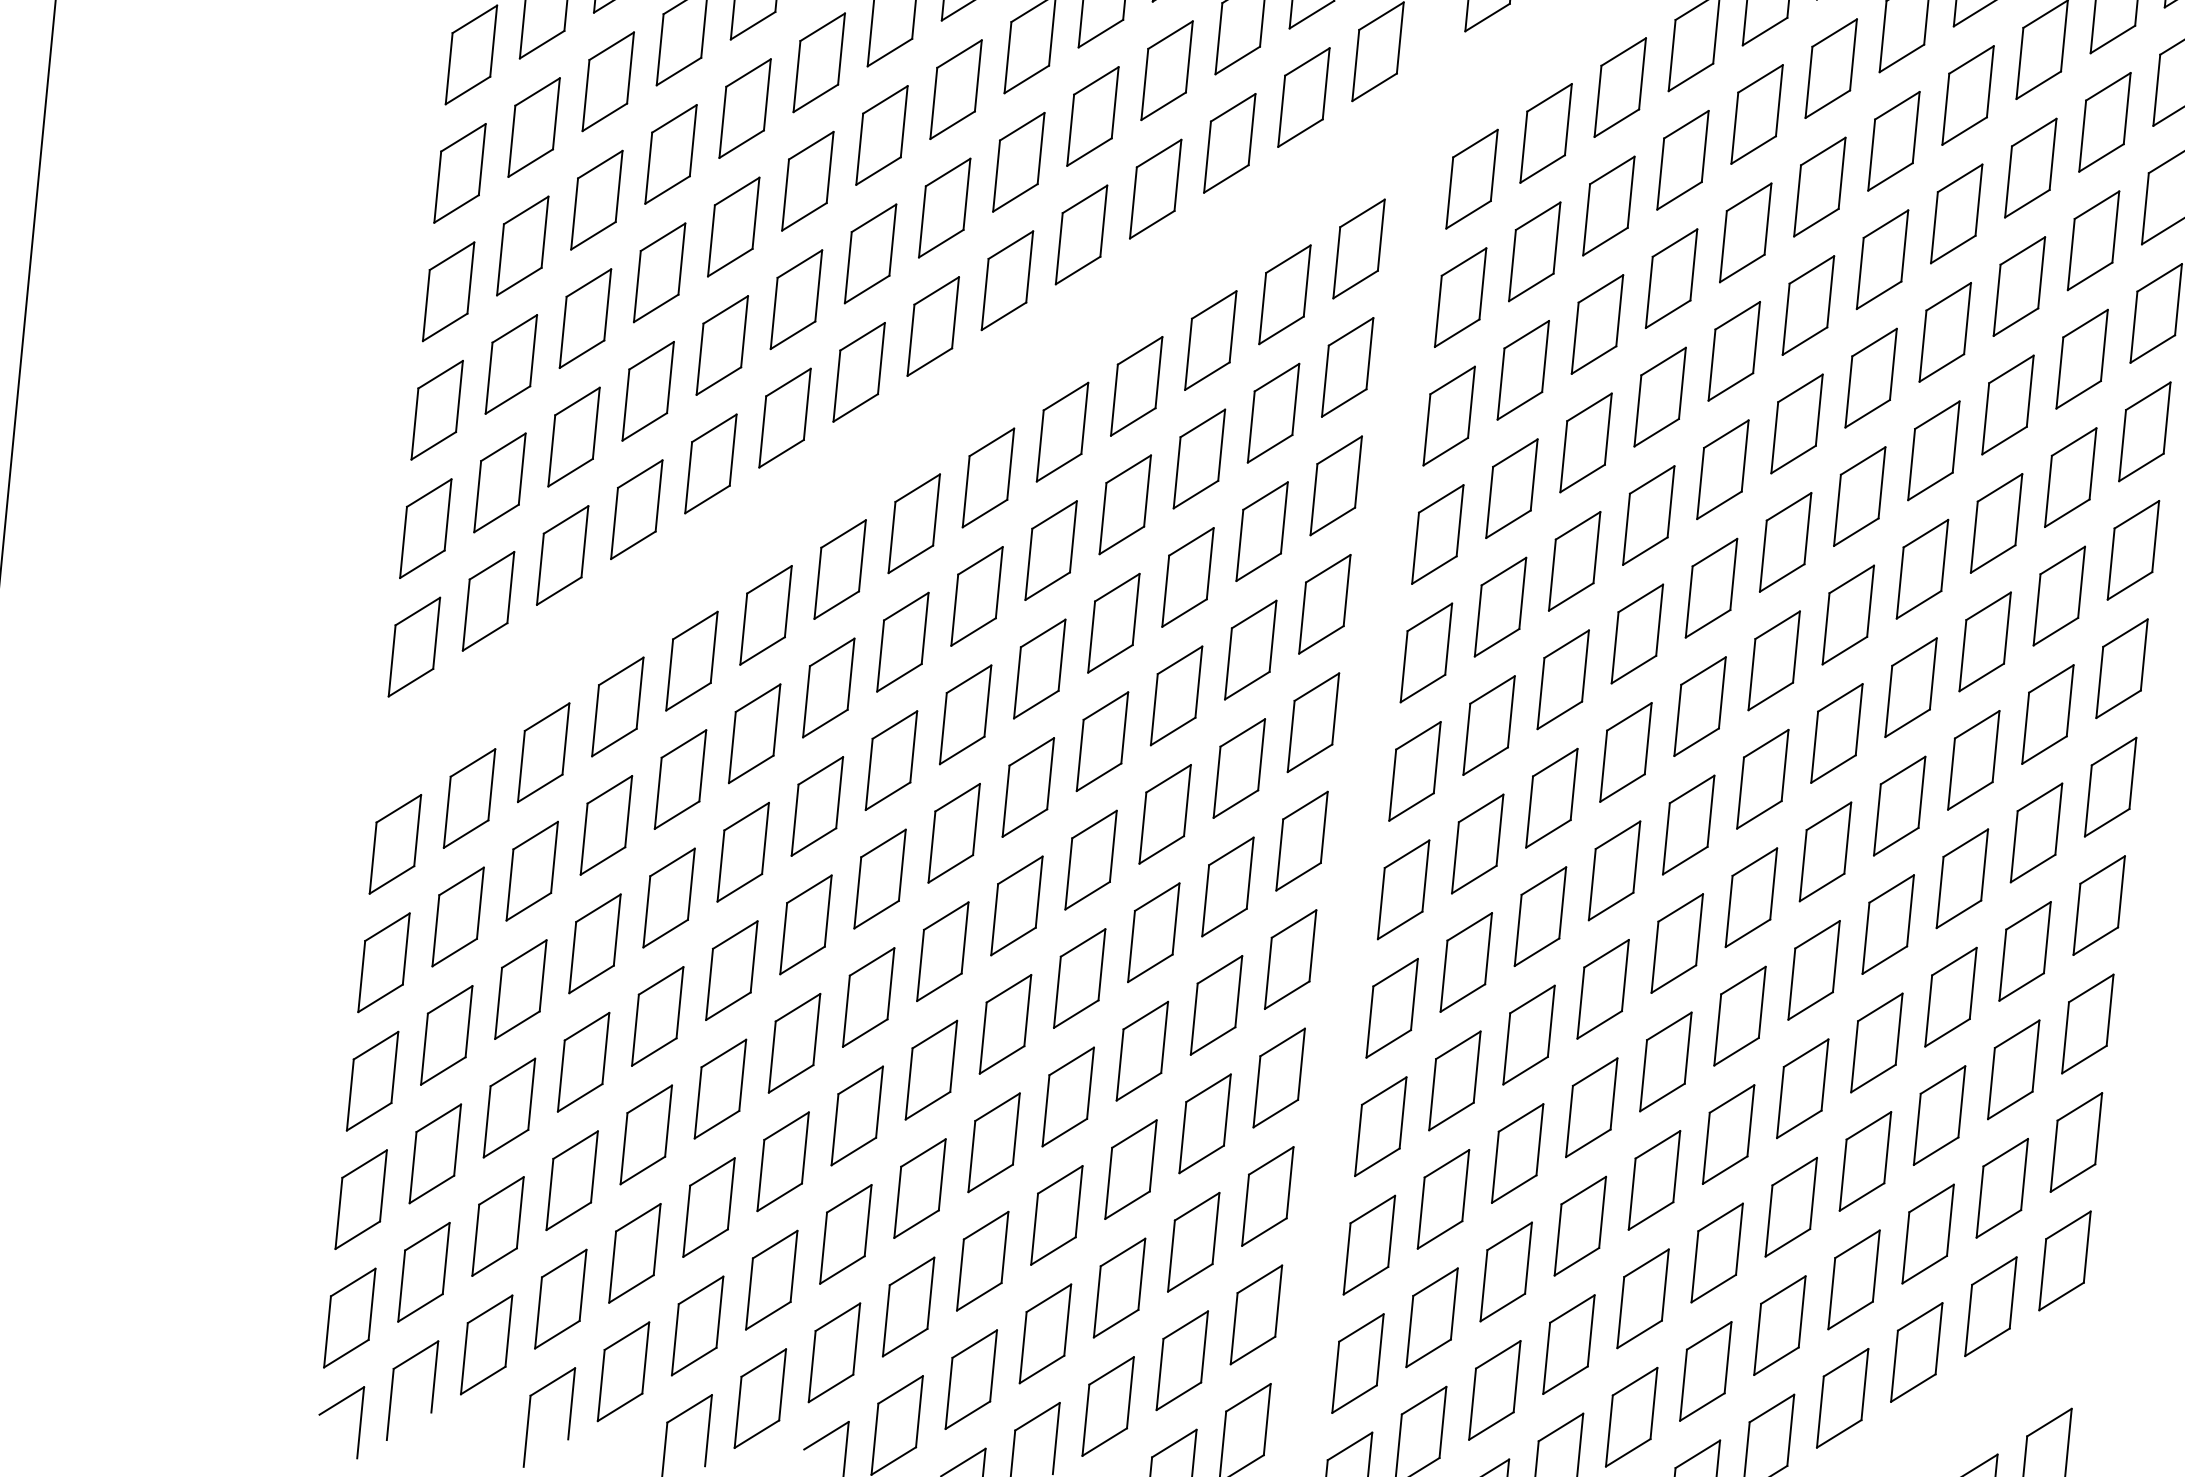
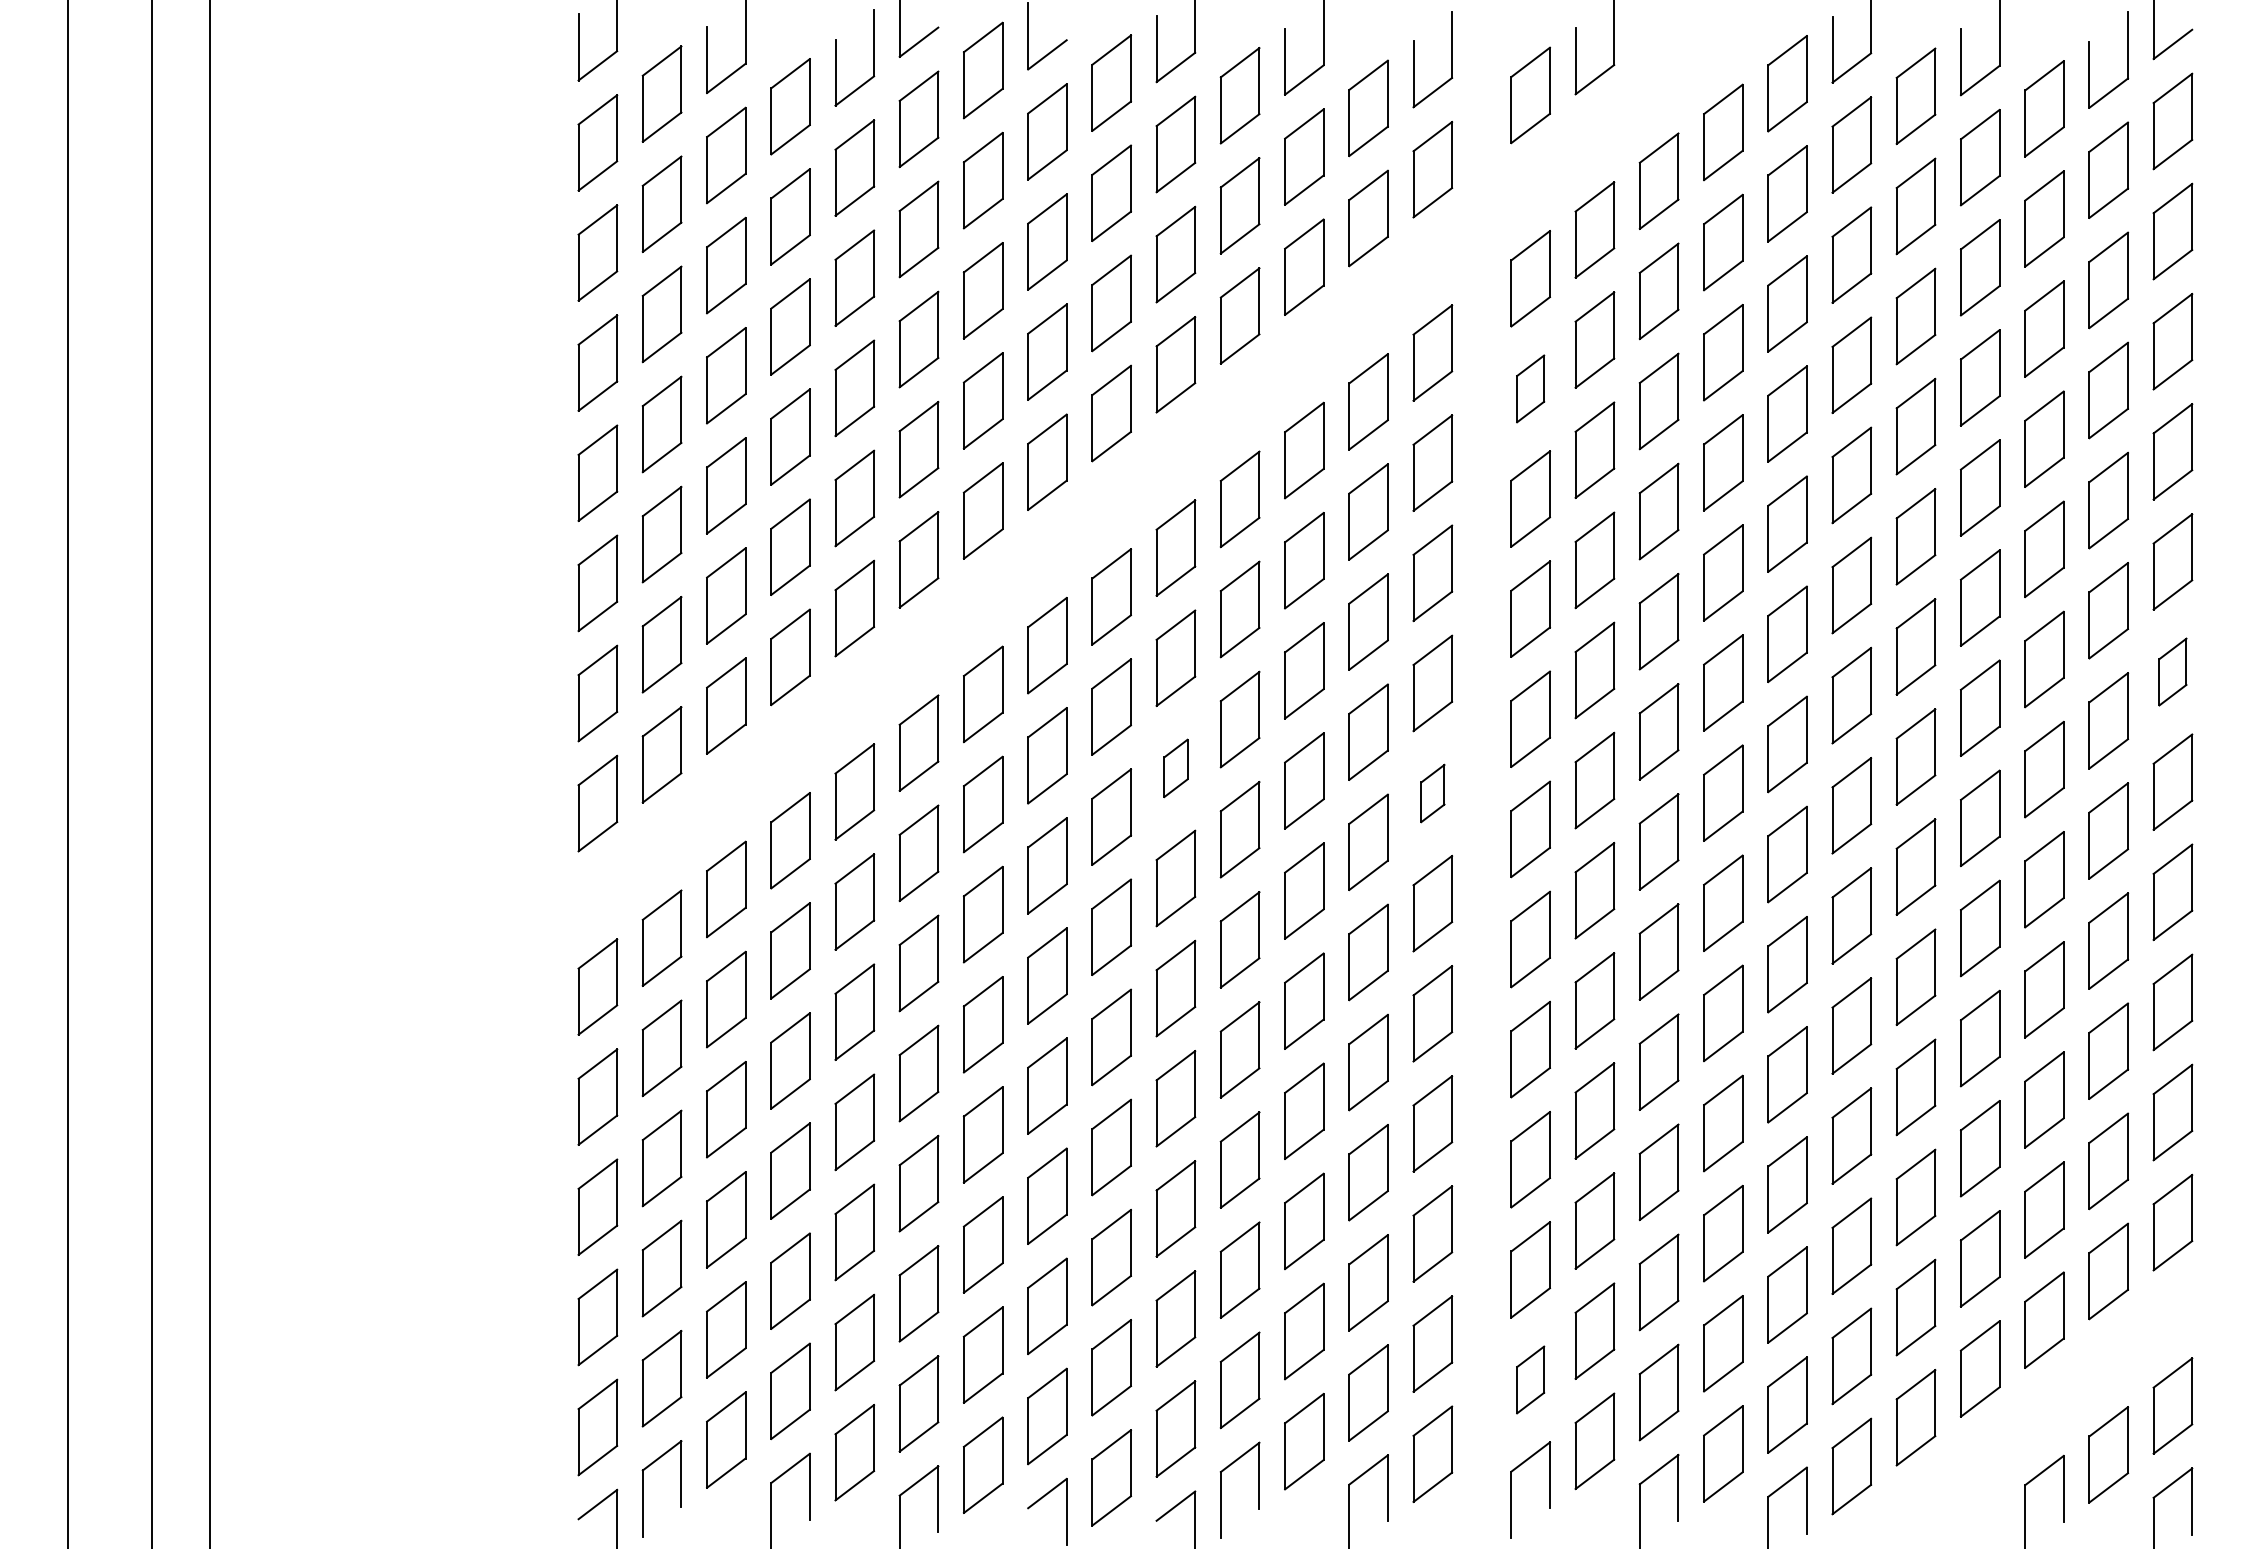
part: (1460, 297) -> (1530, 388), size x0.7
part: (2121, 668) -> (2172, 671), size x0.7
part: (1039, 669) -> (1175, 768), size x0.6
part: (1313, 722) -> (1432, 793), size x0.6
part: (1357, 1363) -> (1530, 1379), size x0.7

